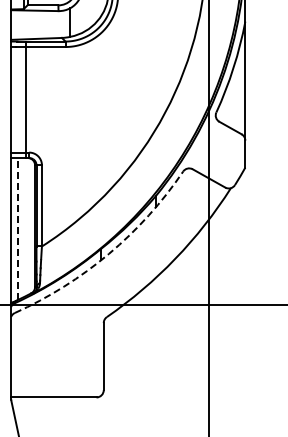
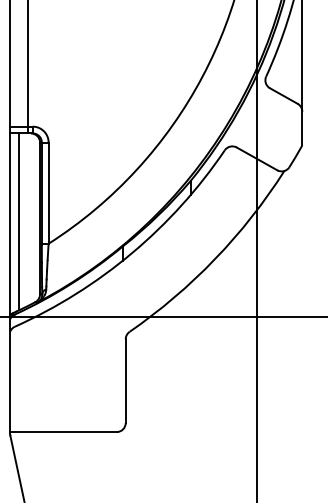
line: (18, 228) -> (19, 221), dashed -> solid
arc: (108, 253) -> (131, 252), dashed -> solid

